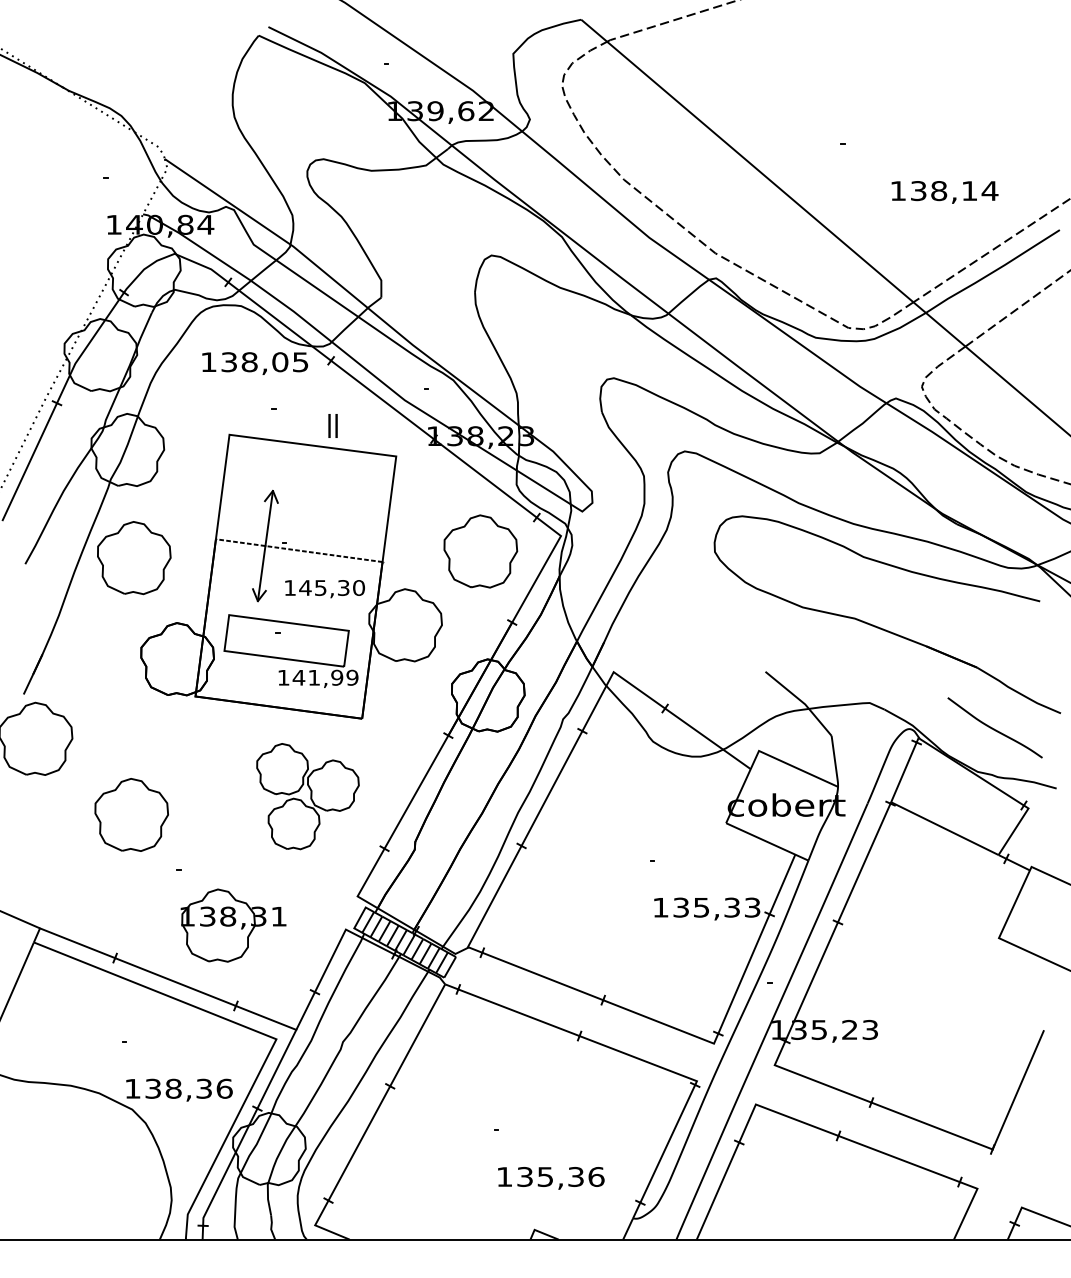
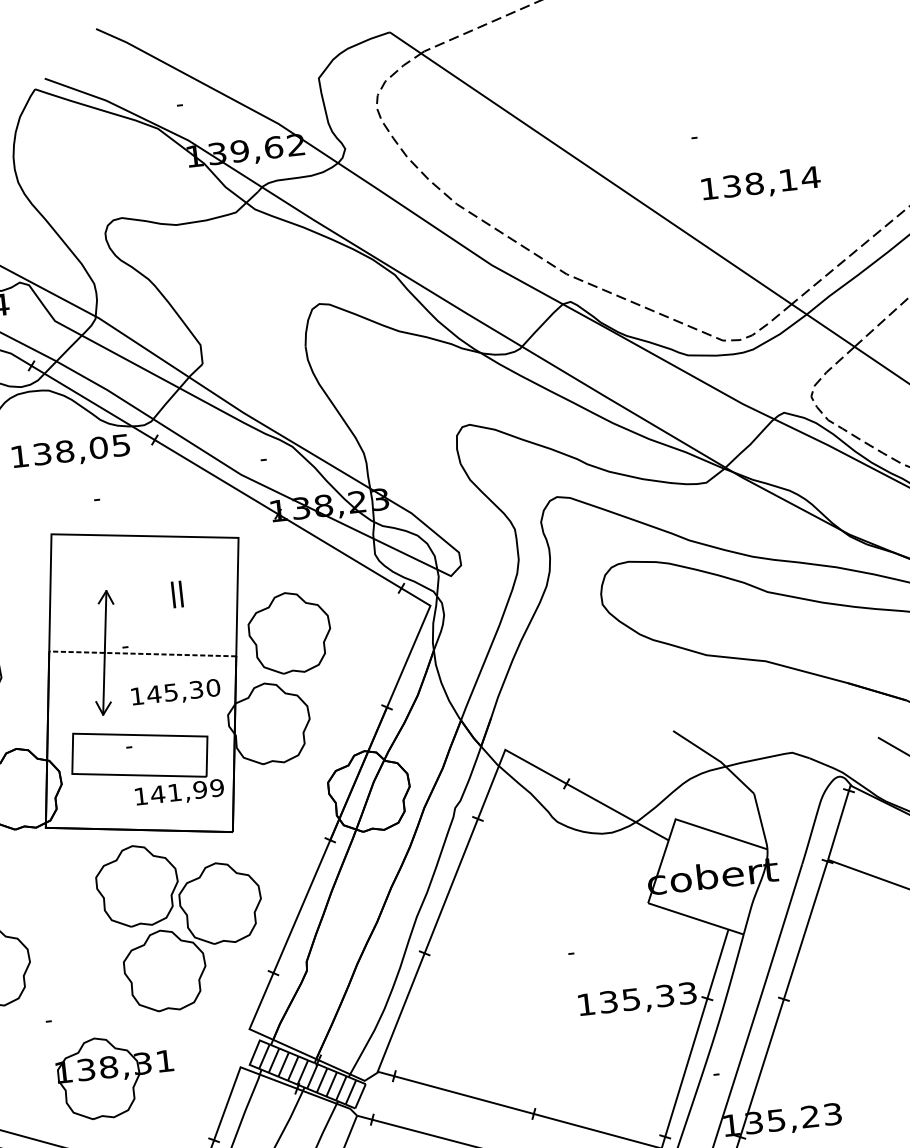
text: (944, 192) -> (760, 184), moved
text: (332, 425) -> (176, 594), moved
part: (480, 551) -> (289, 633), moved
part: (307, 796) -> (181, 924), size x1.43

